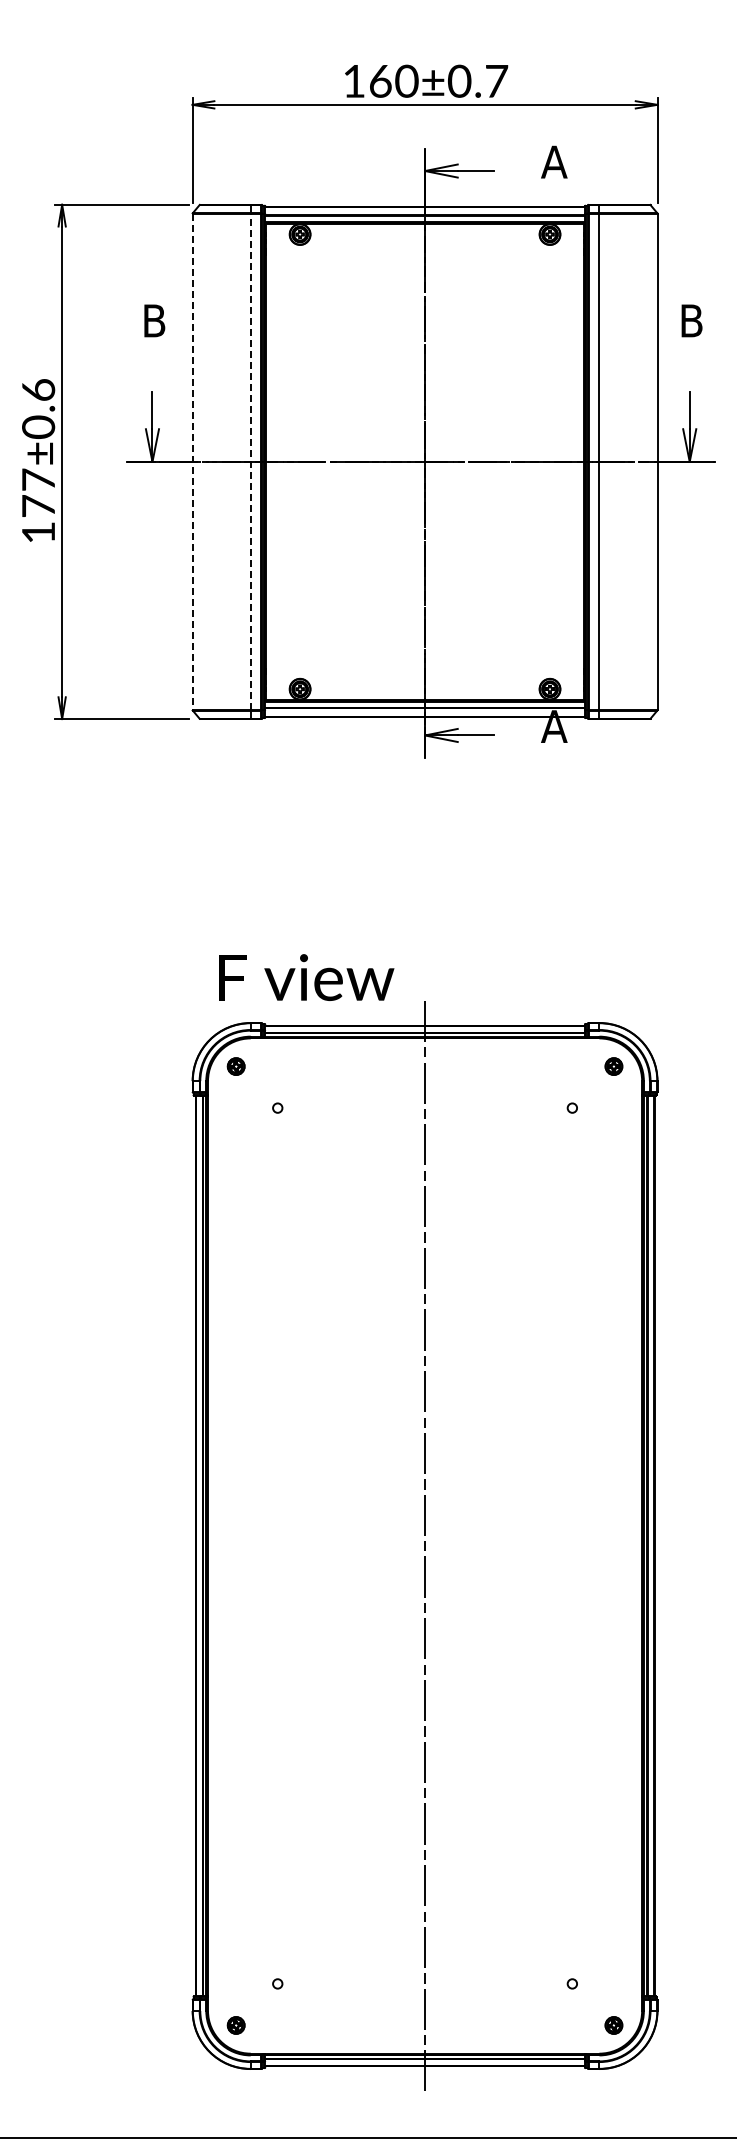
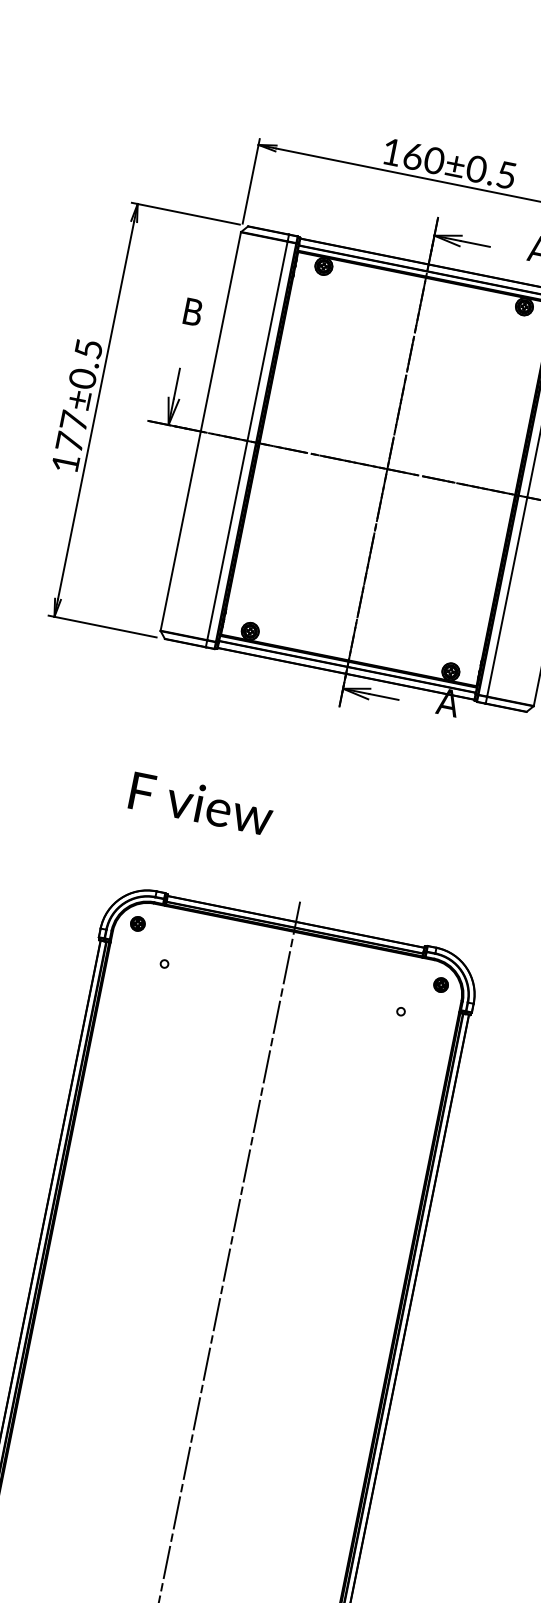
text: (497, 81) -> (507, 175), 160±0.7 -> 160±0.5
text: (38, 389) -> (88, 348), 177±0.6 -> 177±0.5
line: (250, 461) -> (247, 440), dashed -> solid
line: (192, 462) -> (200, 431), dashed -> solid
text: (306, 977) -> (201, 803), moved

